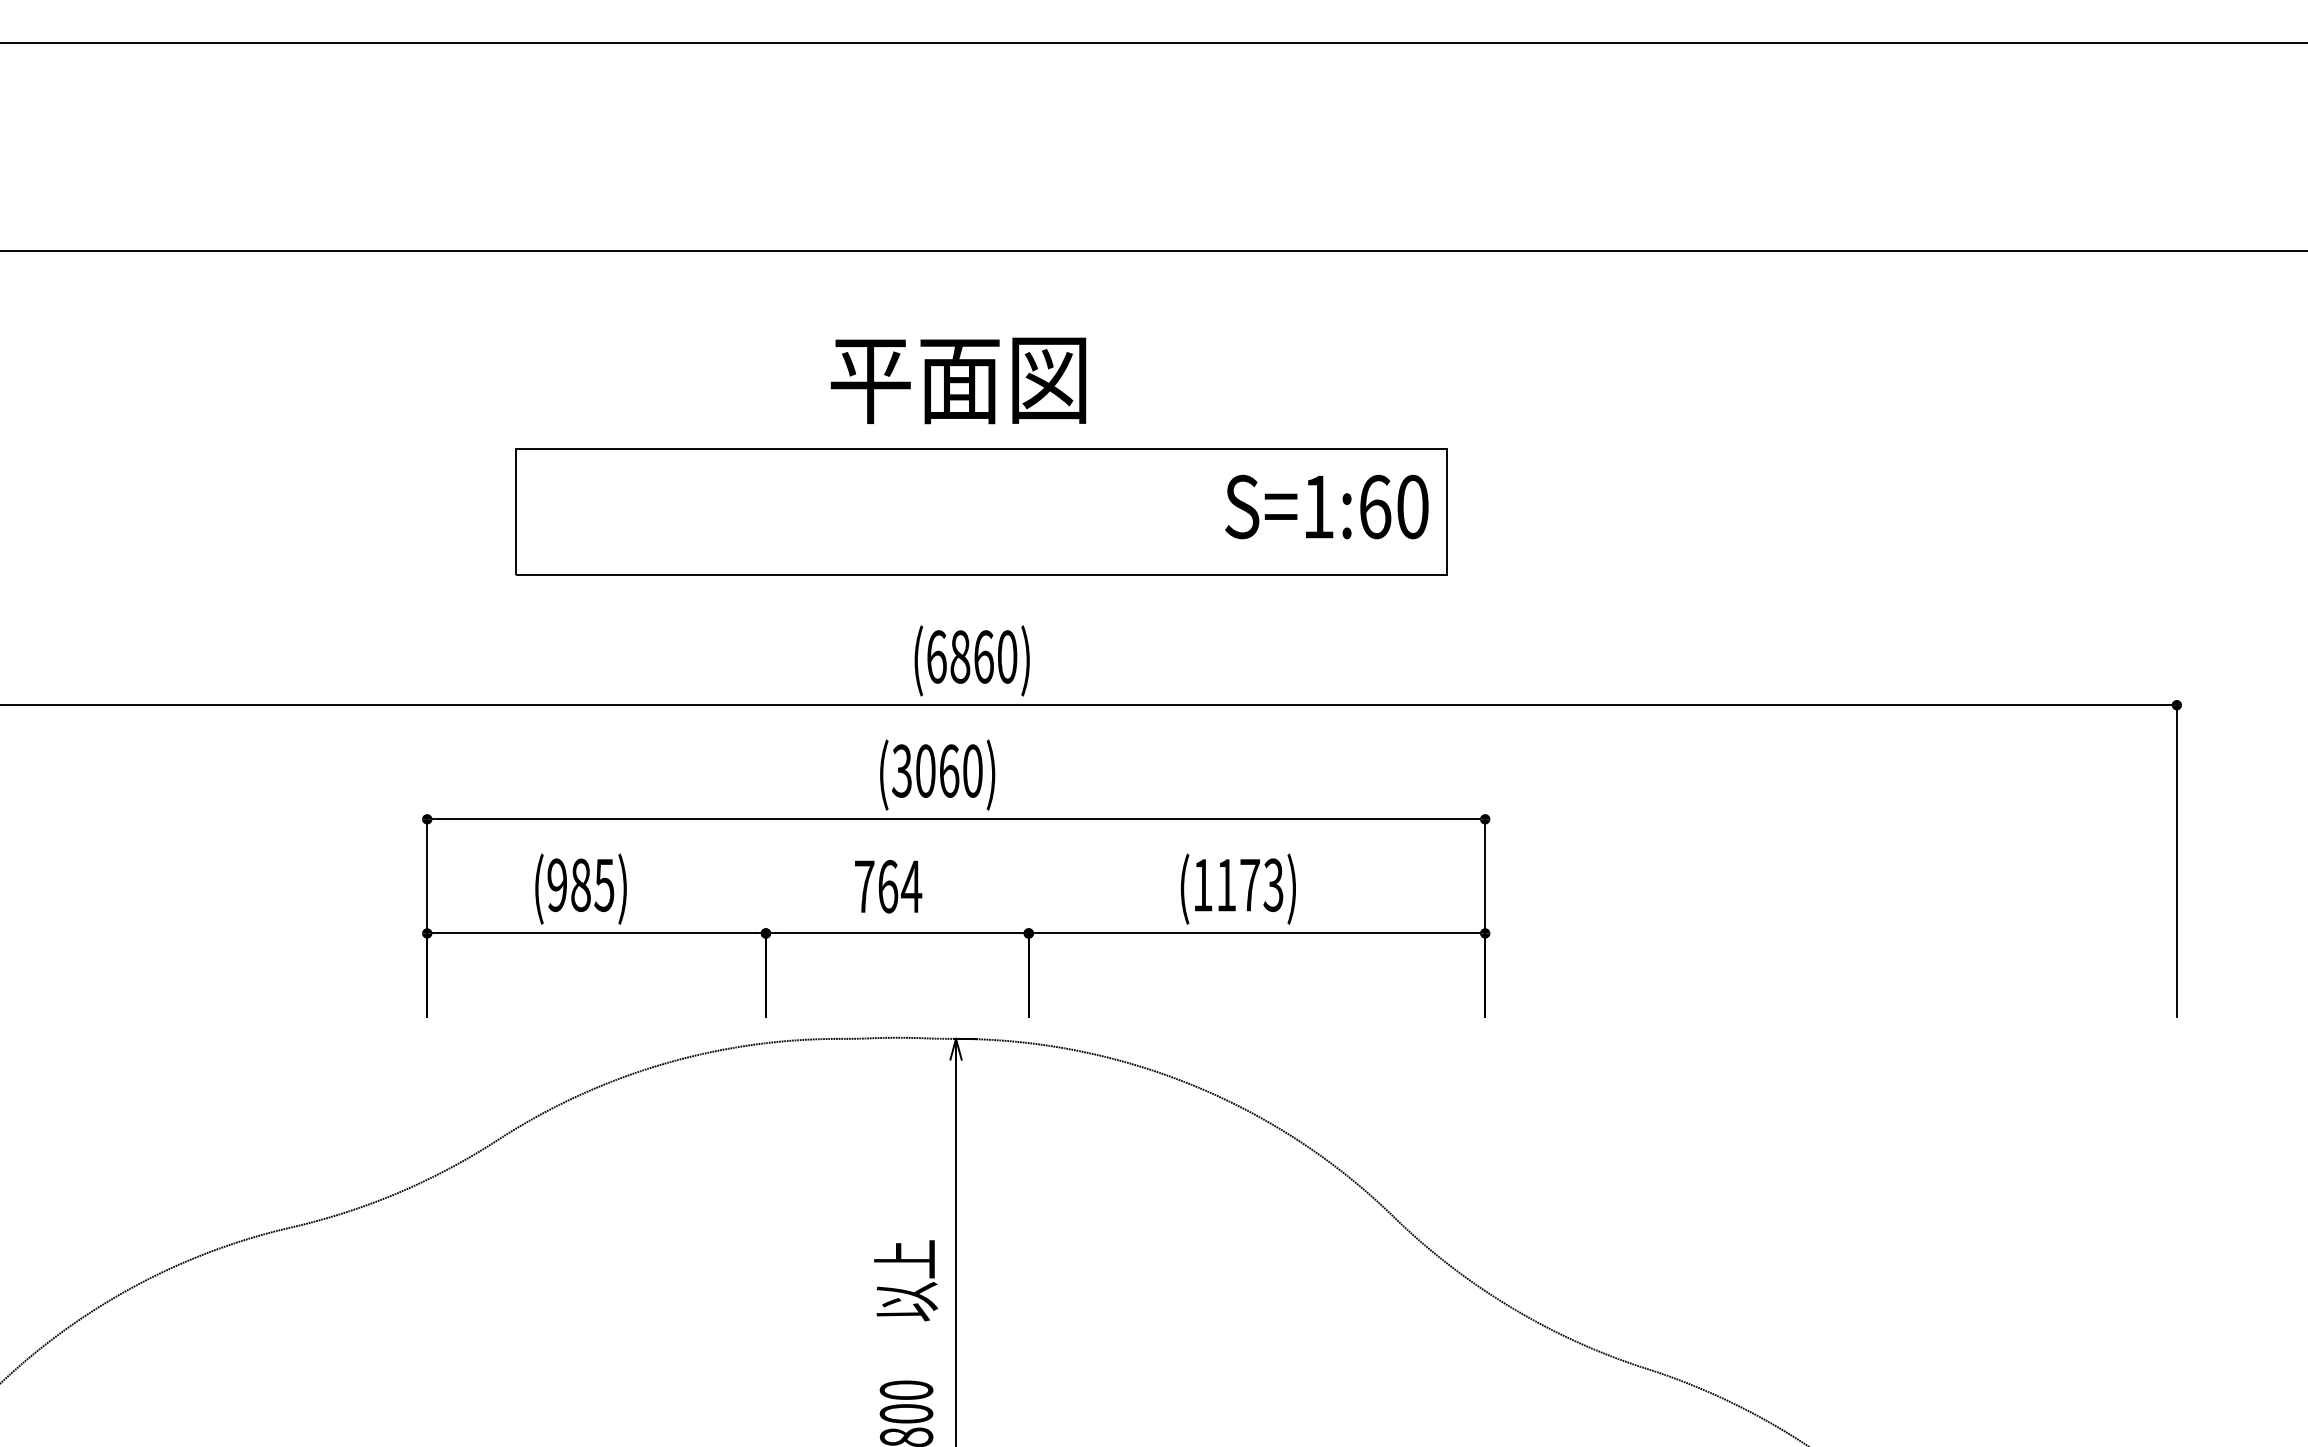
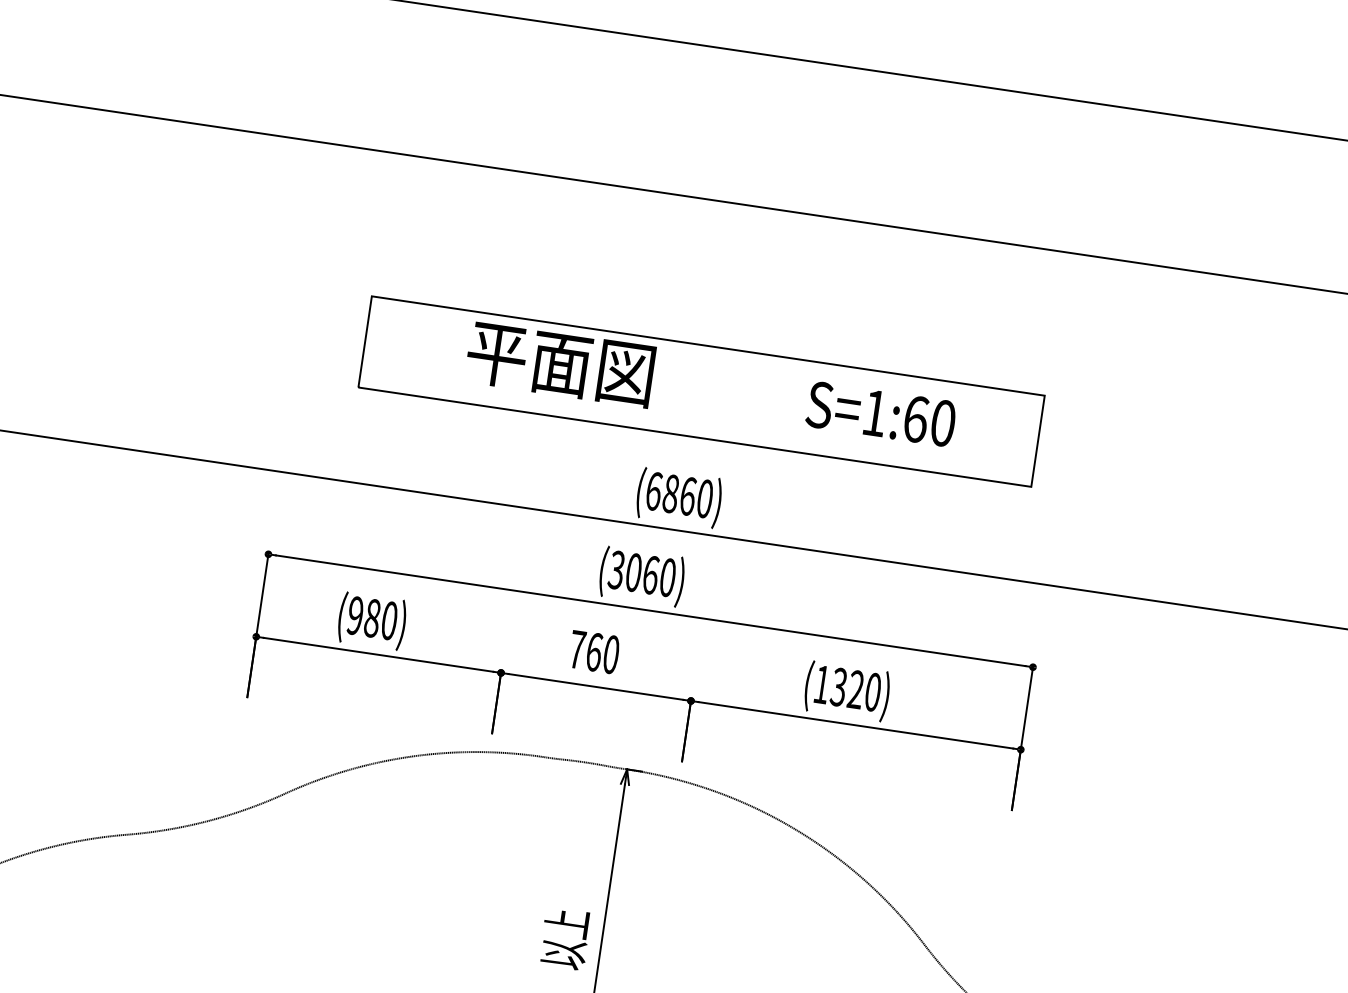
text: (958, 380) -> (560, 364), moved
text: (1326, 506) -> (880, 413), moved
text: (604, 884) -> (389, 620), (985) -> (980)
text: (1249, 885) -> (855, 689), (1173) -> (1320)
text: (911, 886) -> (611, 654), 764 -> 760

